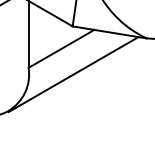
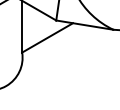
line: (72, 74) -> (56, 57), removed

